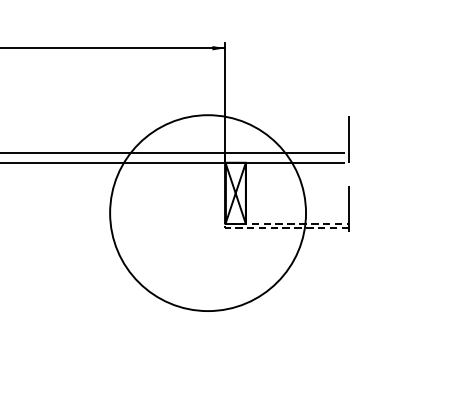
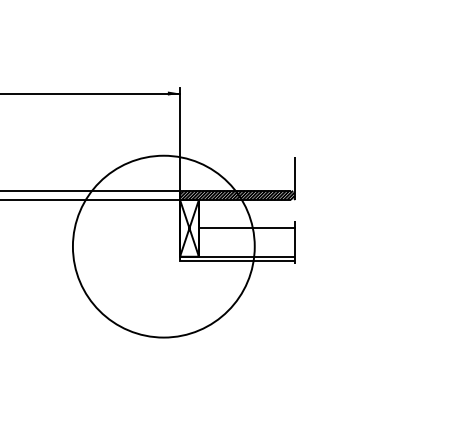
hatch: (287, 156) -> (237, 194), added
line: (297, 193) -> (246, 228), added
line: (226, 225) -> (180, 258), dashed -> solid

